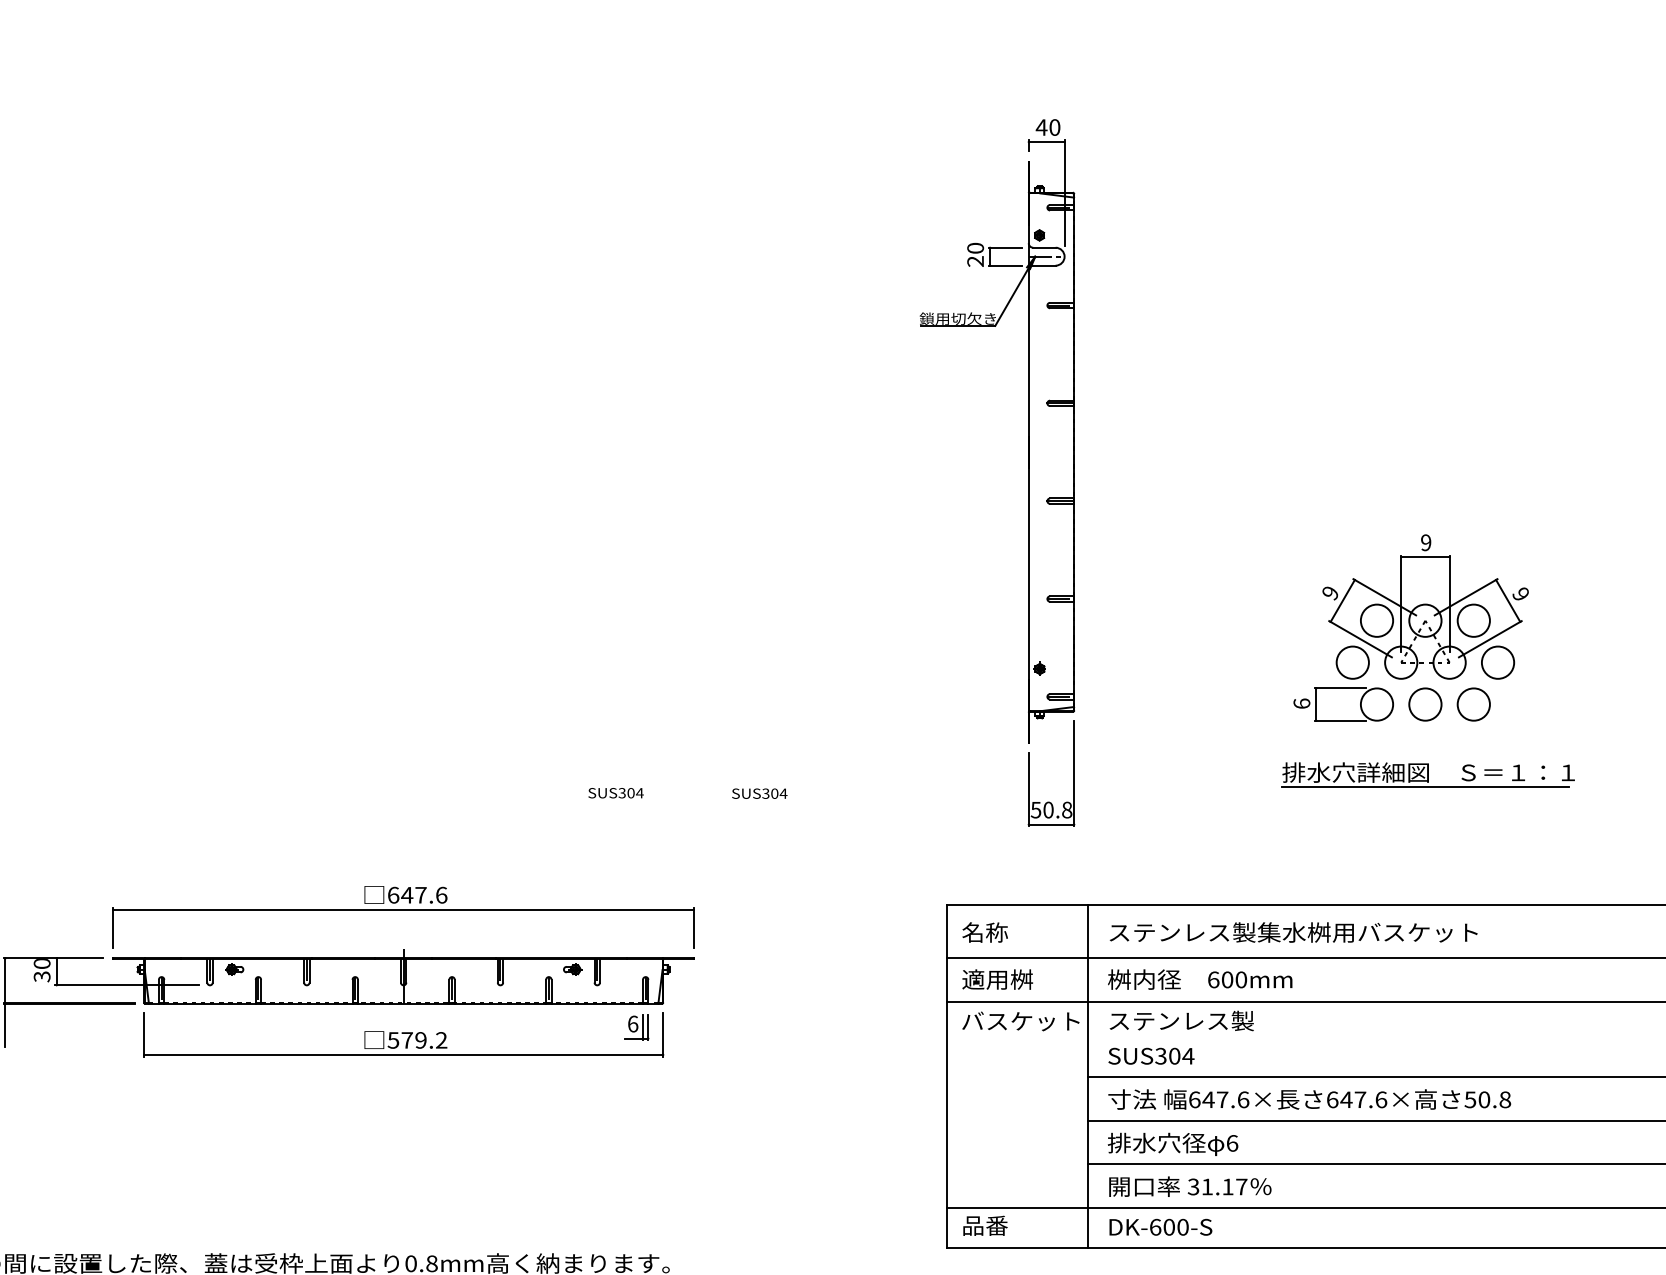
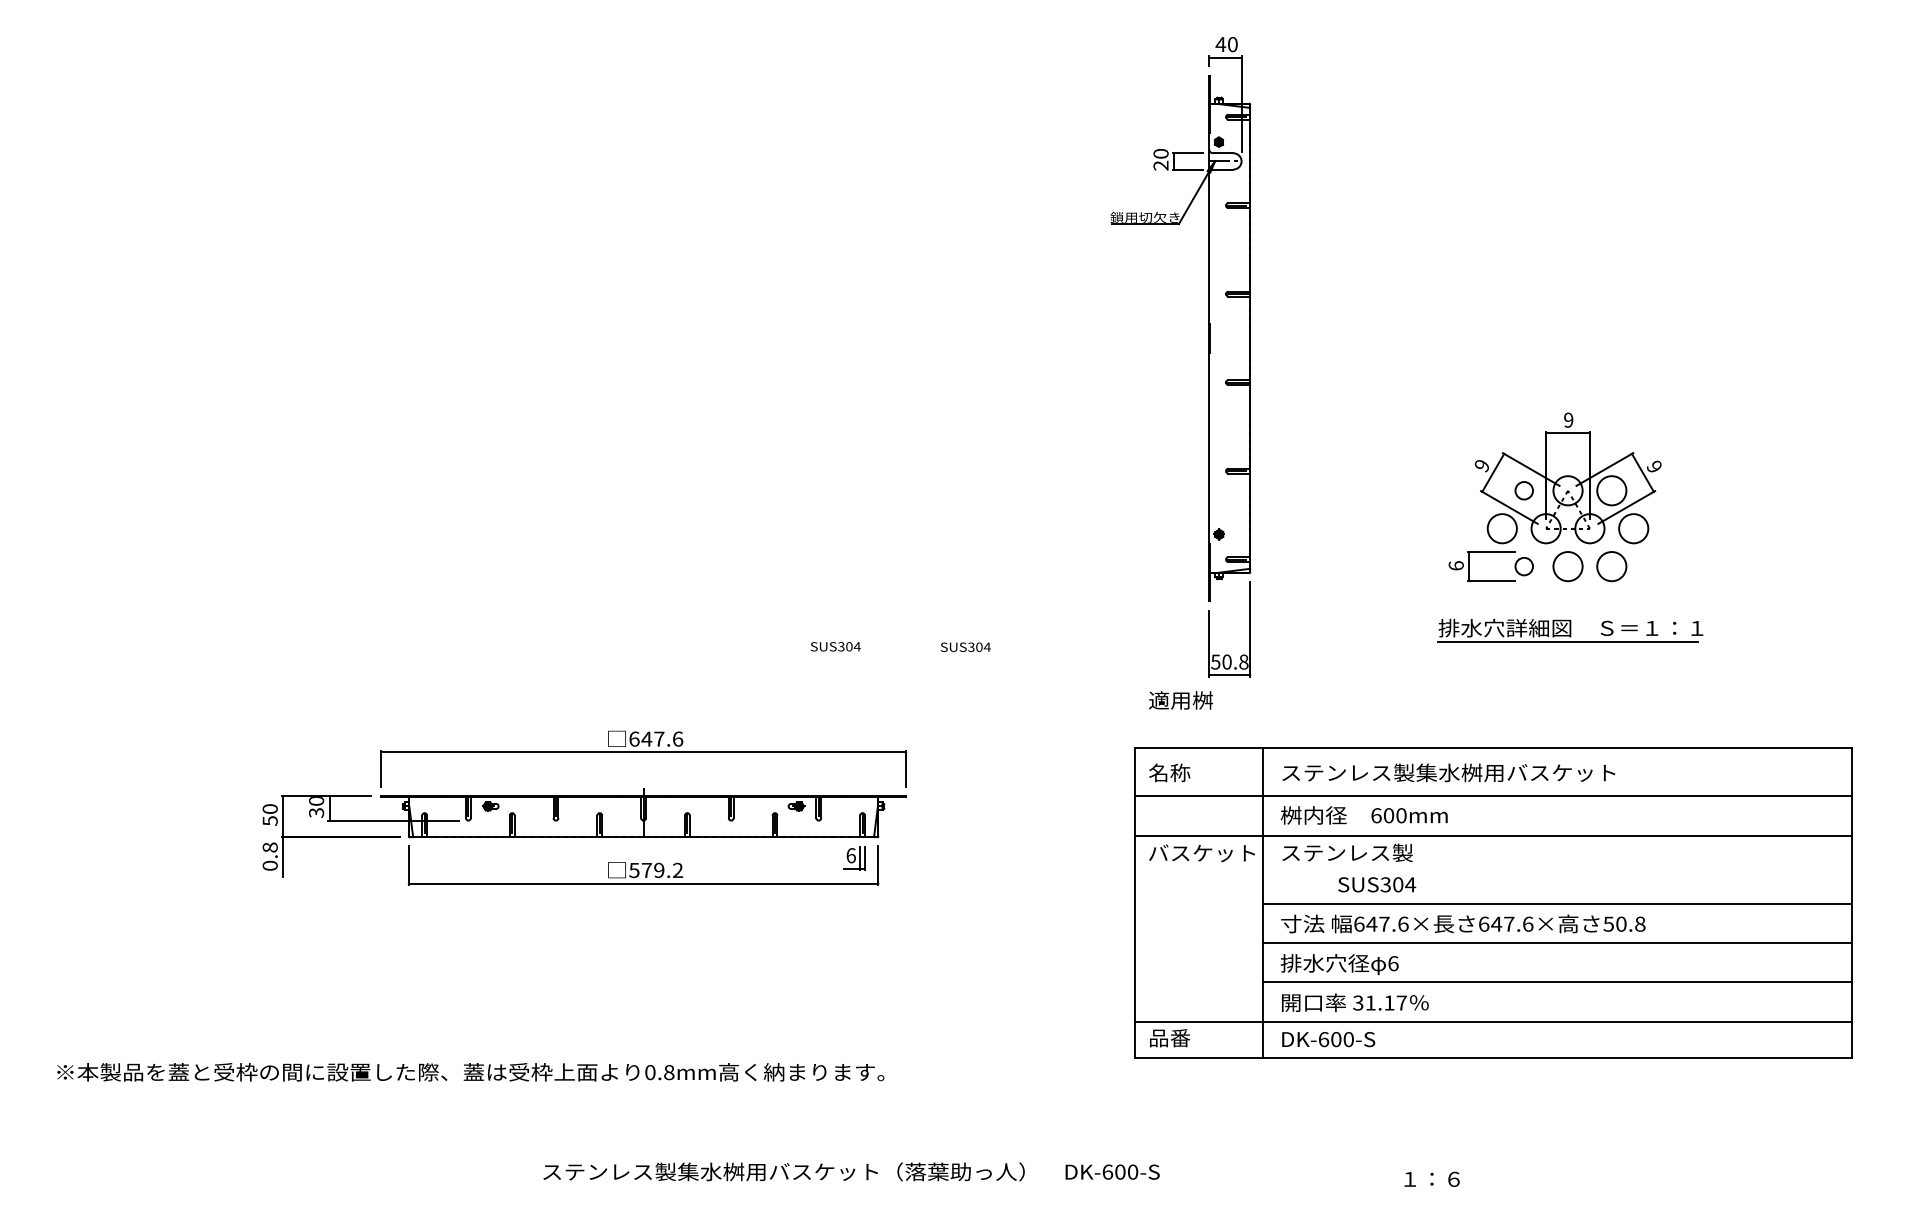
circle: (1376, 620) -> (1523, 490), size x0.6
circle: (1376, 704) -> (1523, 566), size x0.6
text: (998, 979) -> (1181, 700), moved
text: (1151, 1055) -> (1377, 884), moved

